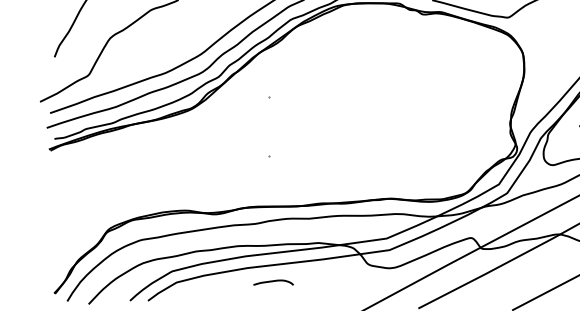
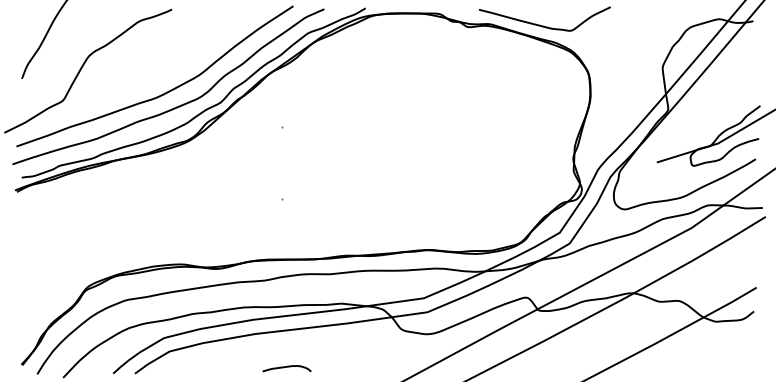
curve: (273, 281) -> (286, 367), moved

